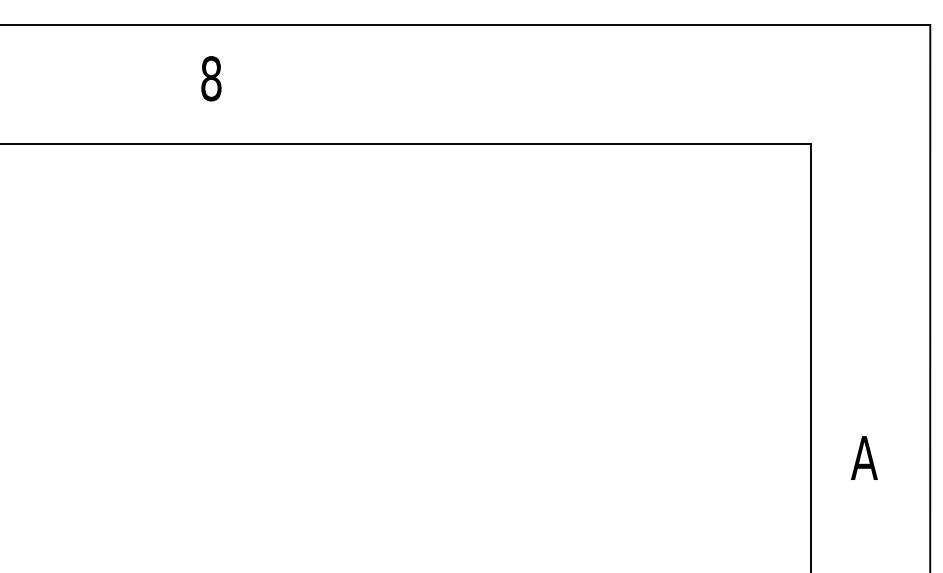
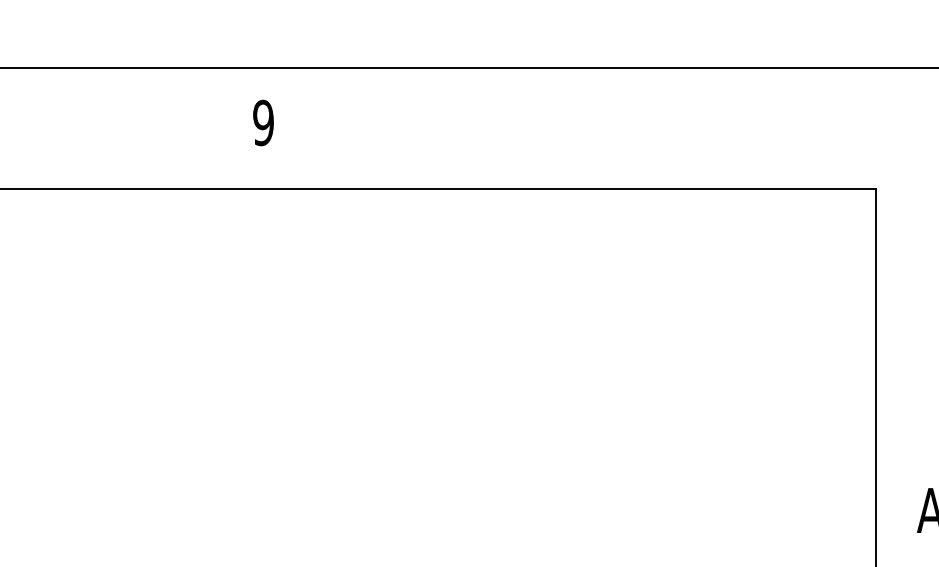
text: (211, 78) -> (263, 122), 8 -> 9

